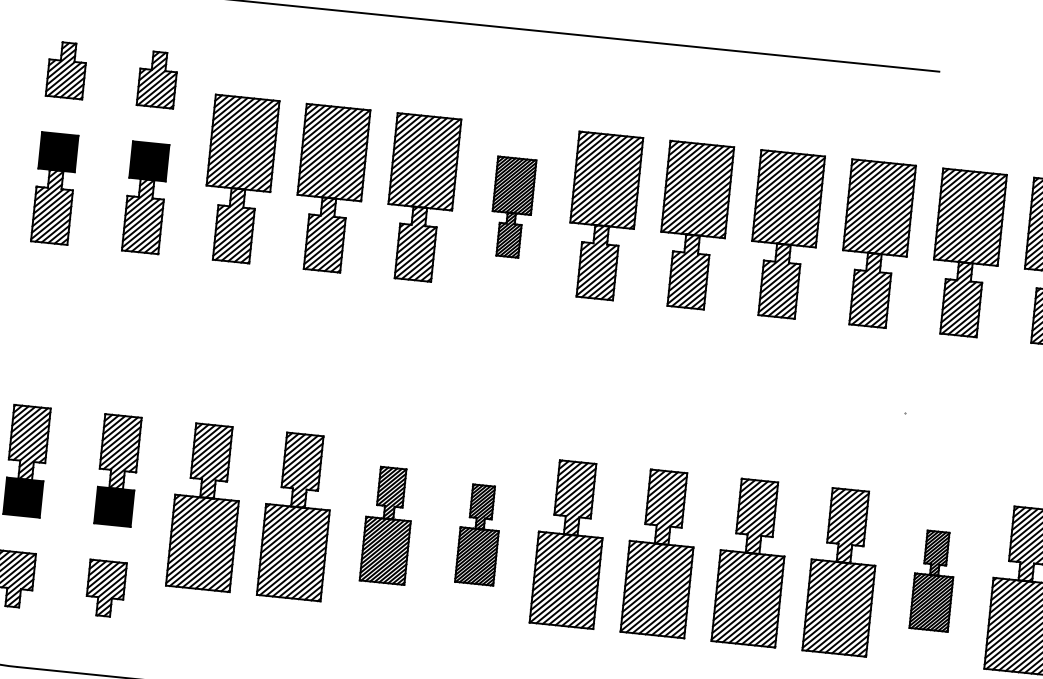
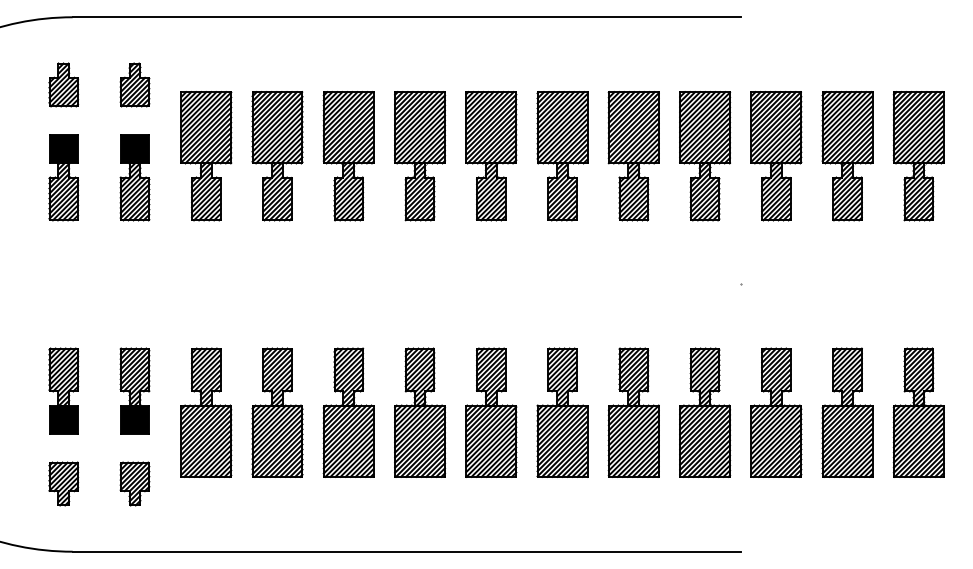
part: (512, 207) -> (420, 156), size x1.67
part: (387, 525) -> (348, 412), size x1.43
part: (479, 534) -> (420, 412), size x1.67
part: (933, 580) -> (776, 412), size x1.67

